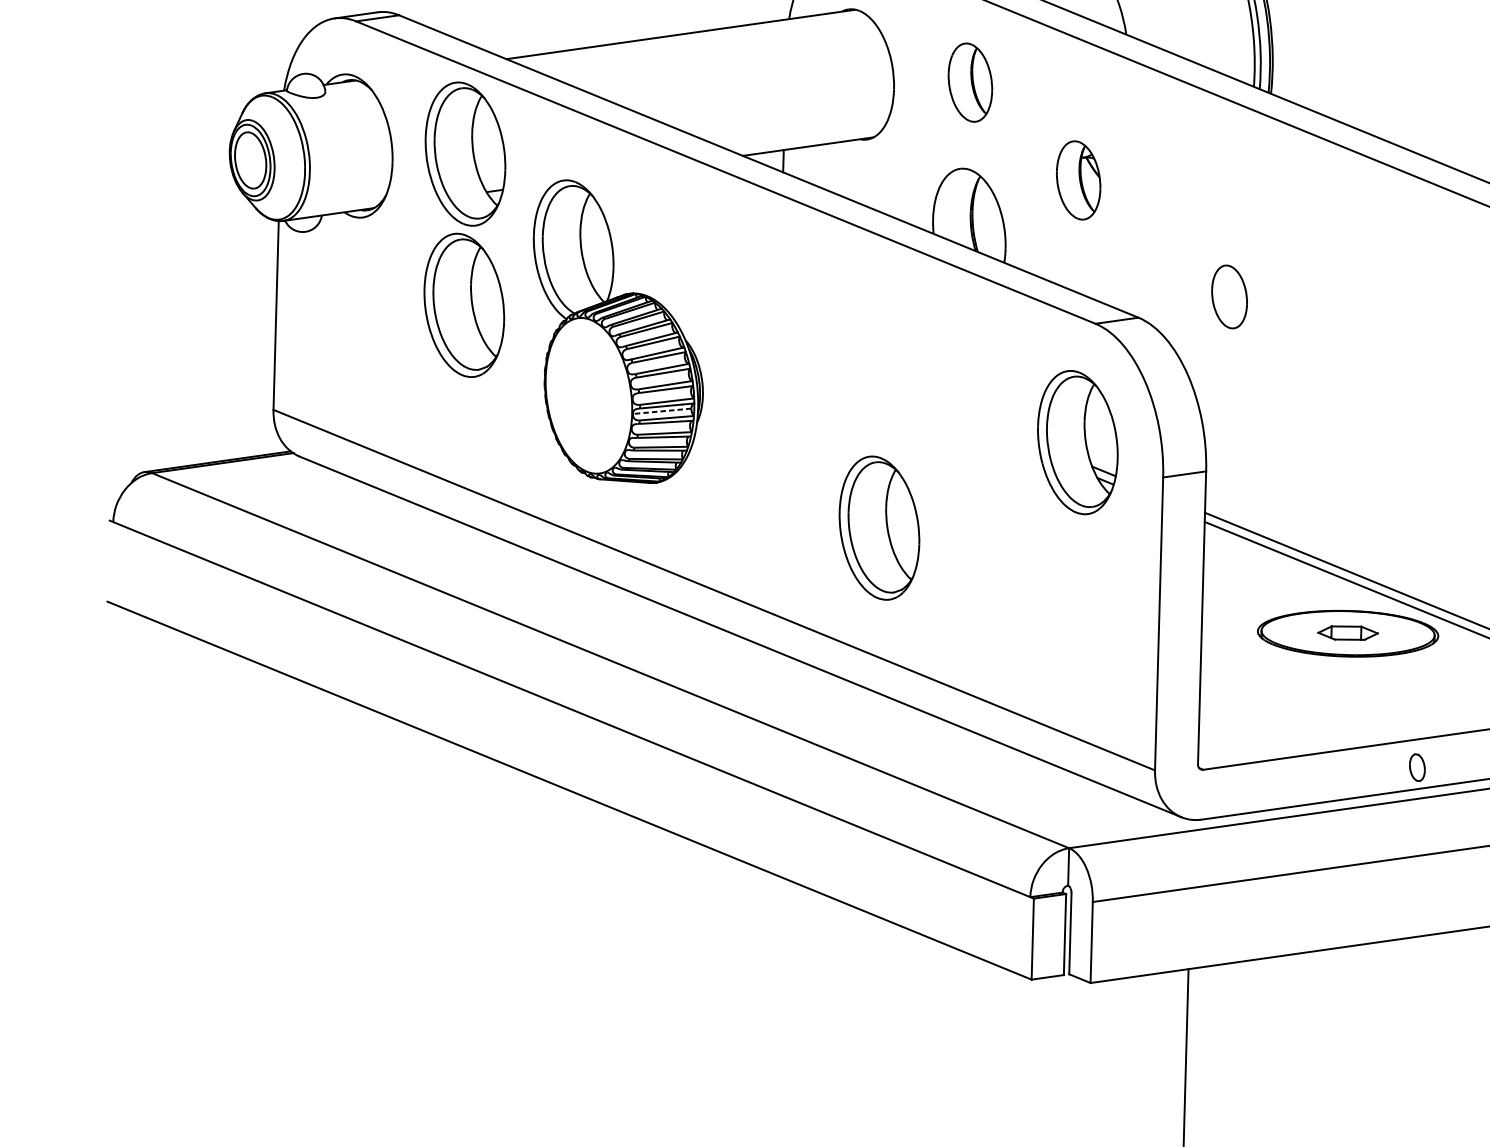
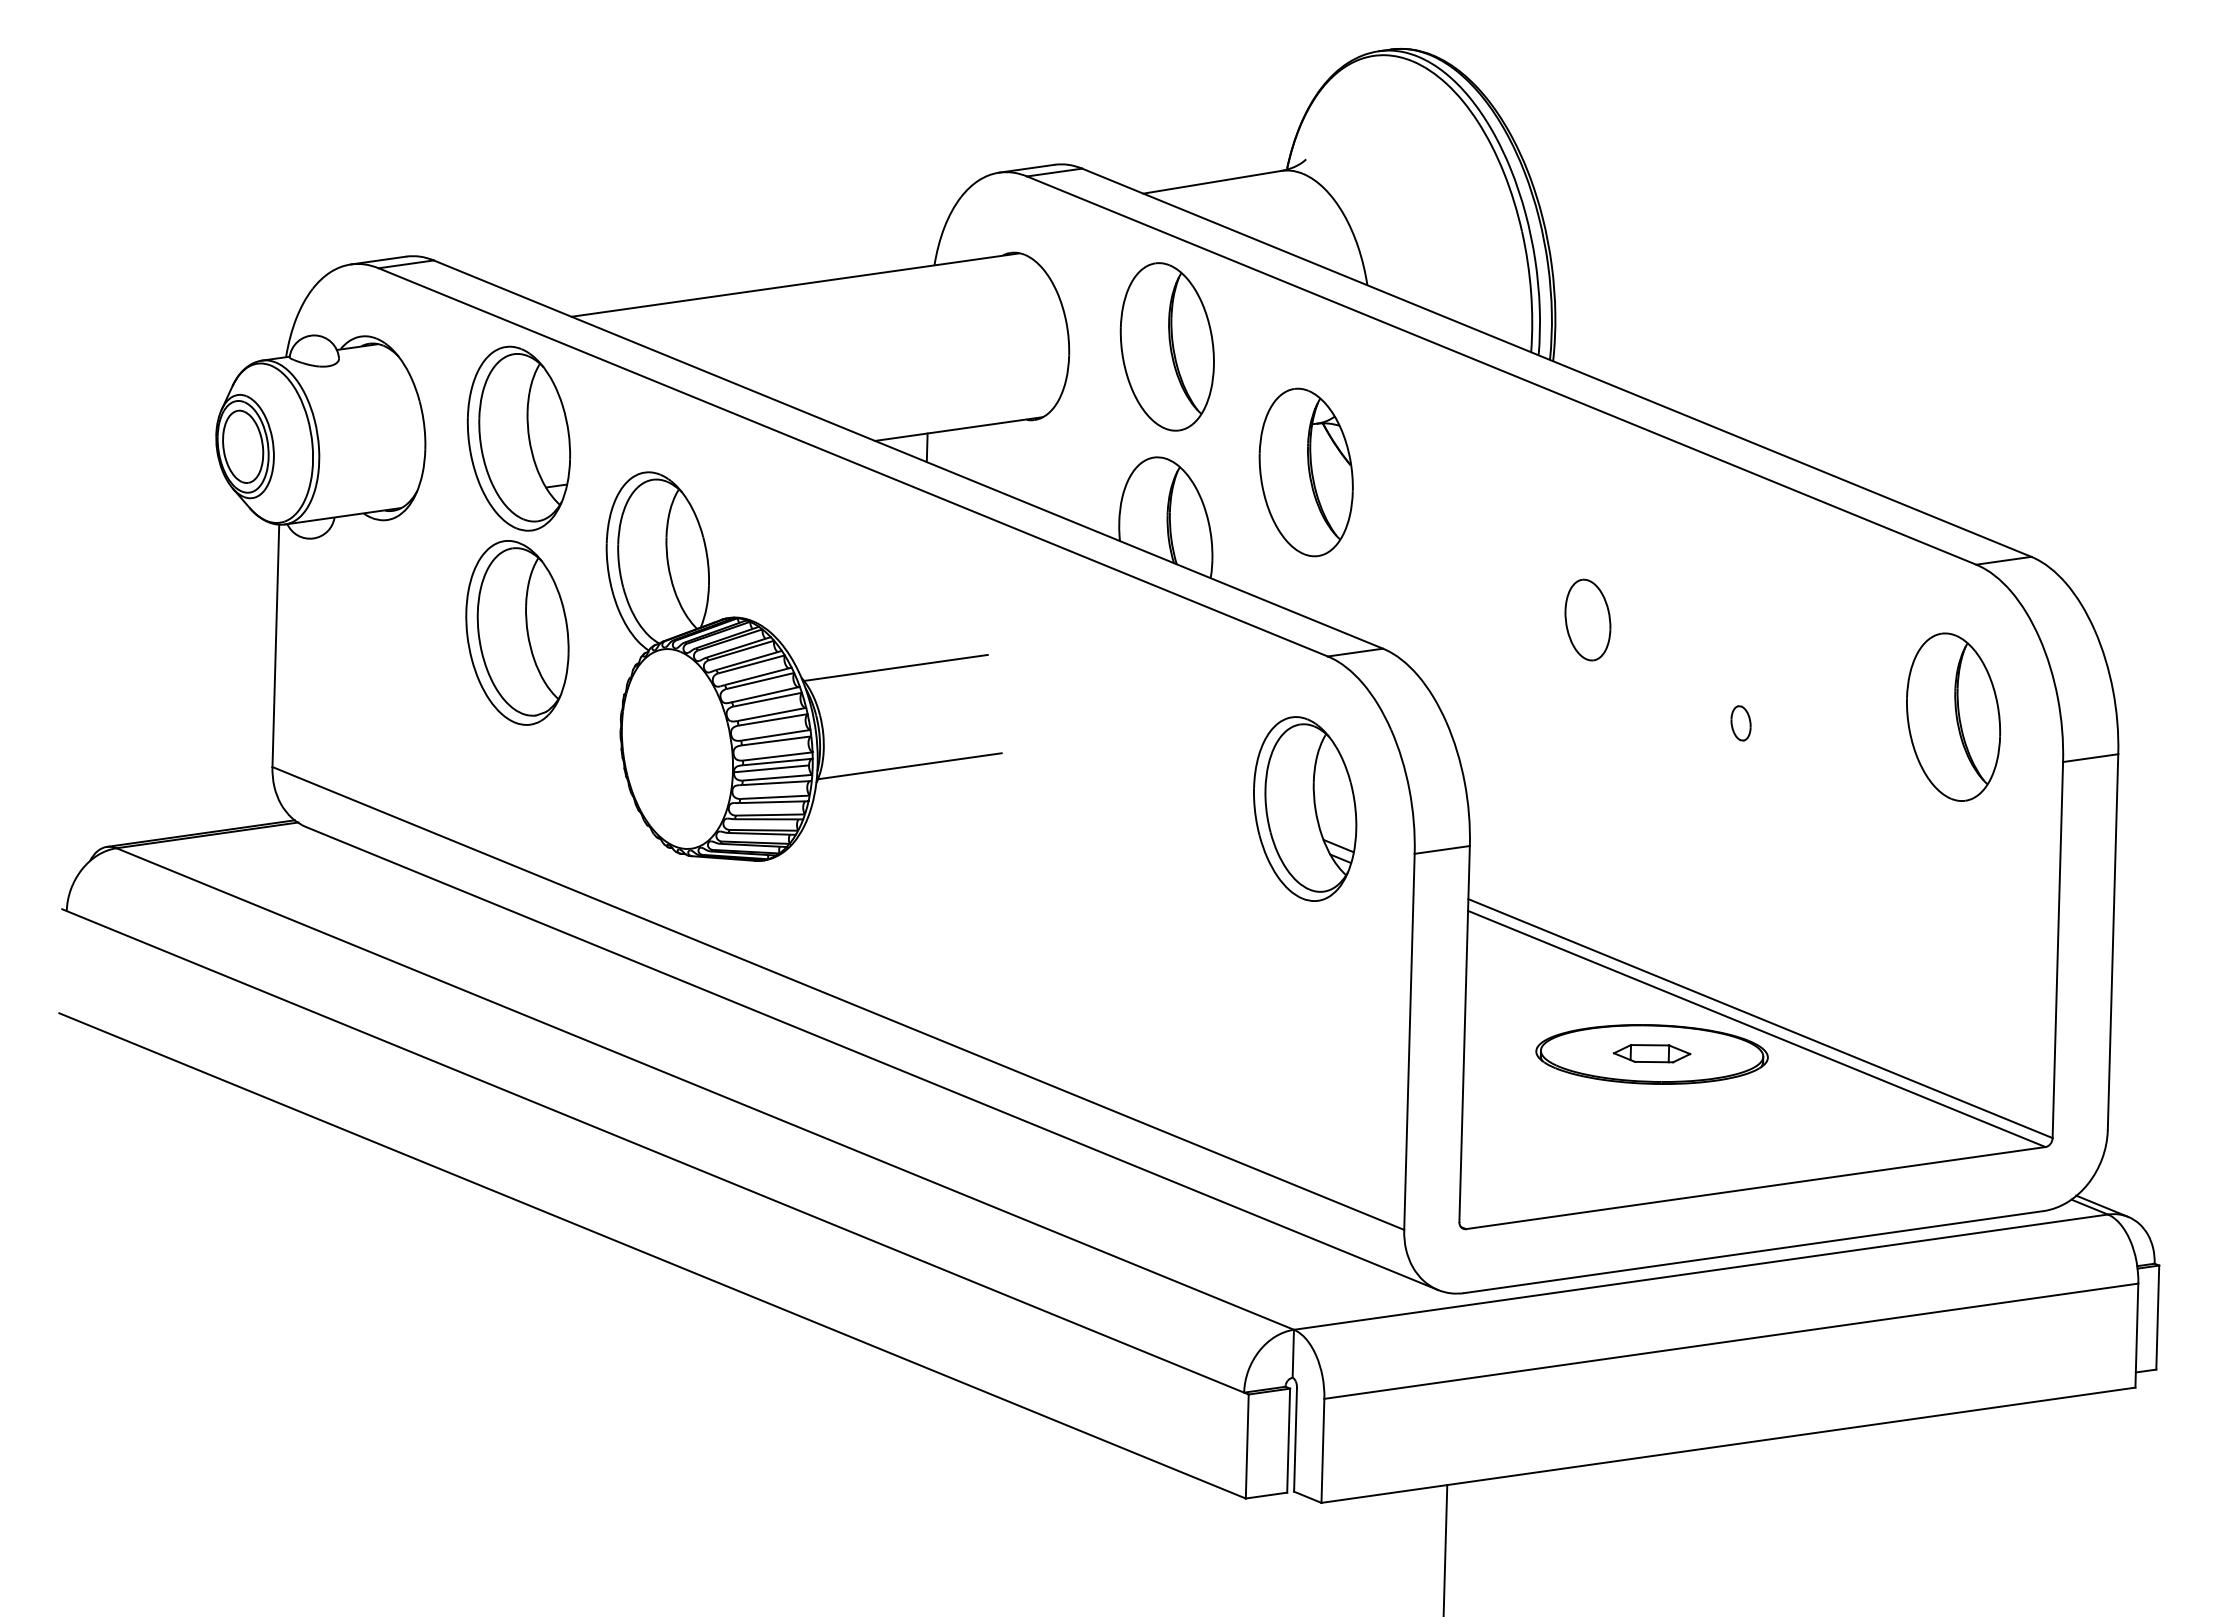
part: (969, 82) -> (1166, 346), size x1.67
part: (1078, 180) -> (1305, 472), size x1.67
part: (1229, 296) -> (1587, 619), moved
line: (758, 332) -> (895, 667), added
line: (769, 409) -> (909, 766), added
line: (662, 411) -> (771, 768), dashed -> solid
part: (879, 527) -> (1050, 918), removed
part: (1416, 767) -> (1740, 723), moved

